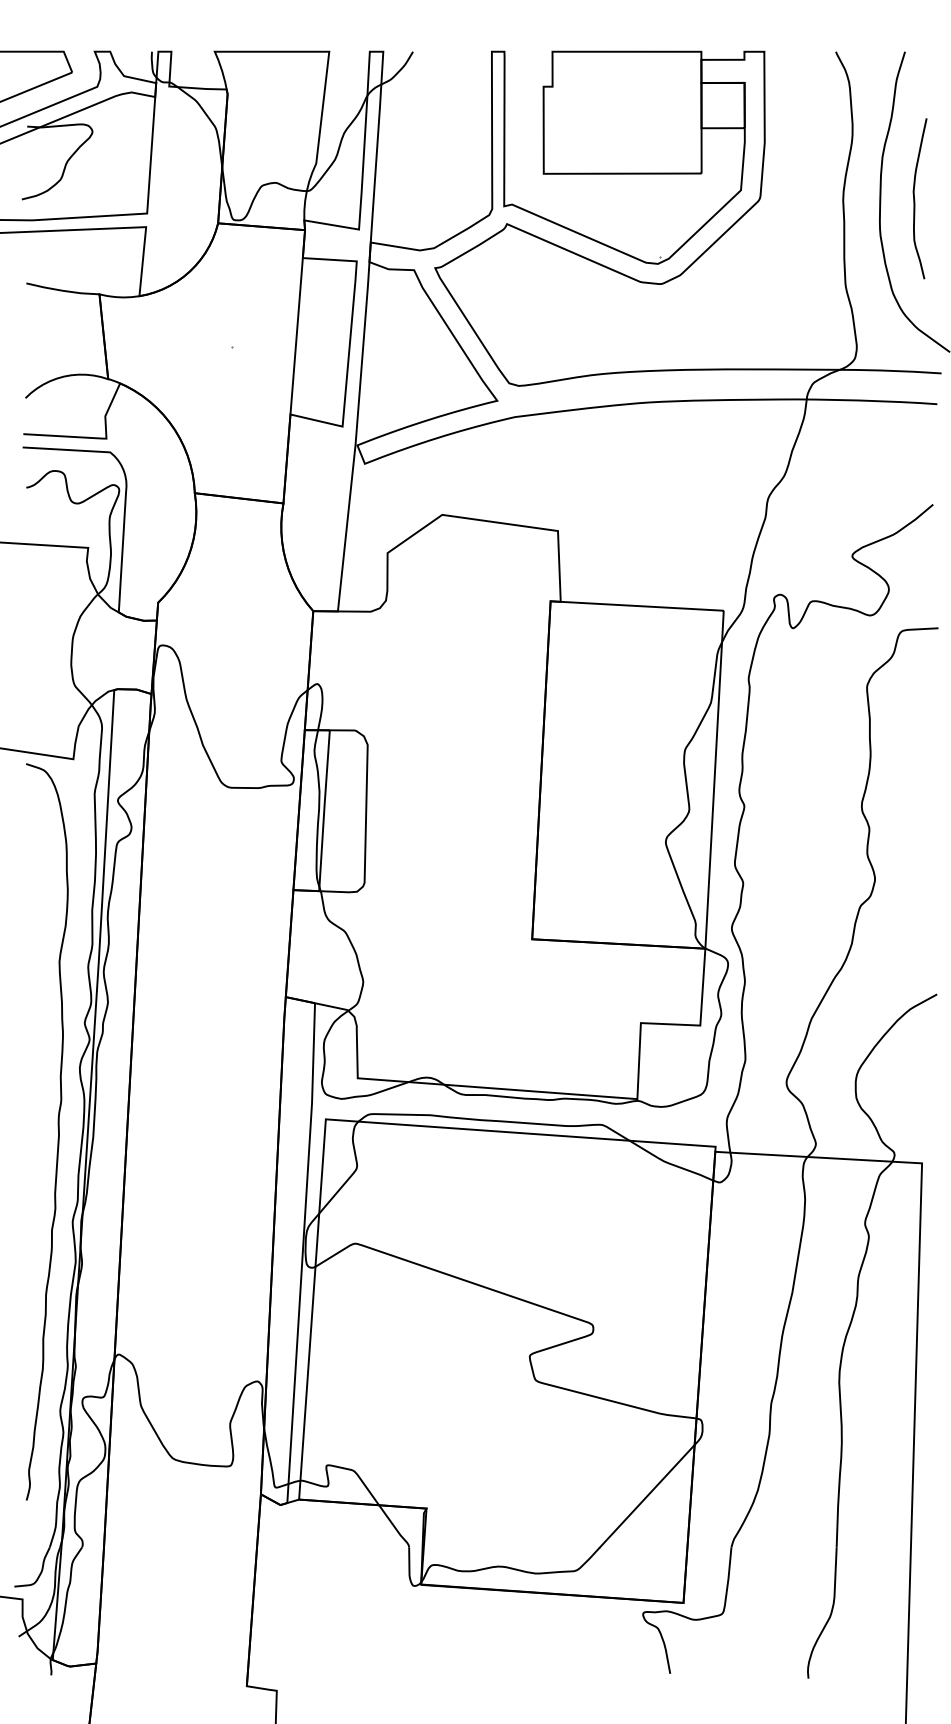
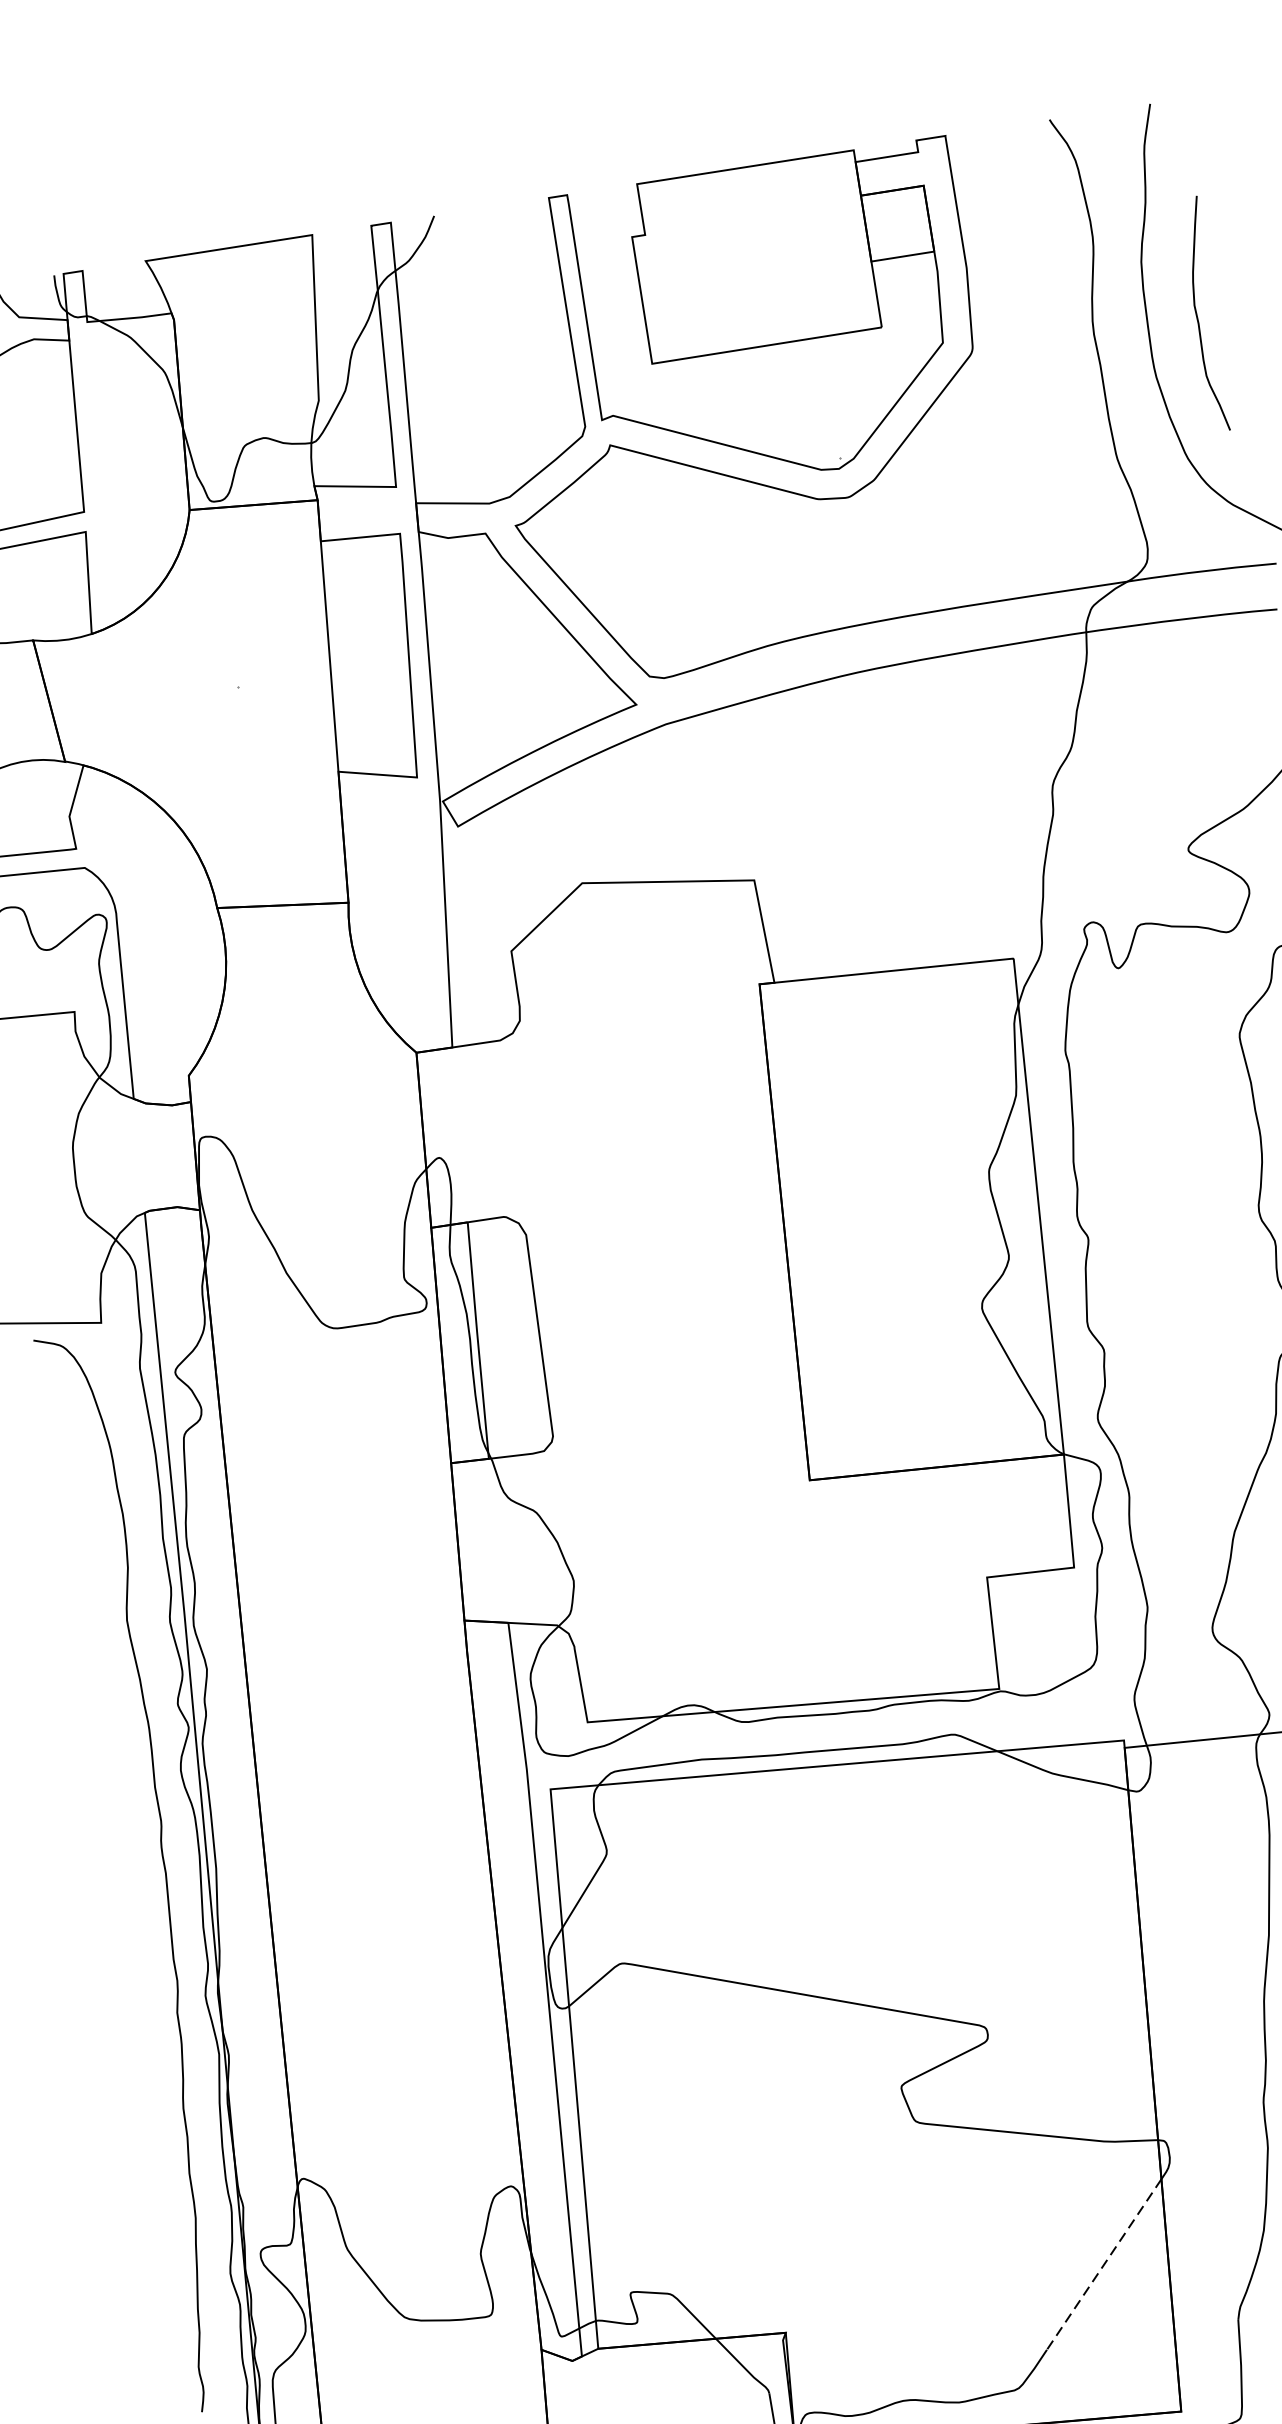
line: (647, 1496) -> (1104, 2264), solid -> dashed

